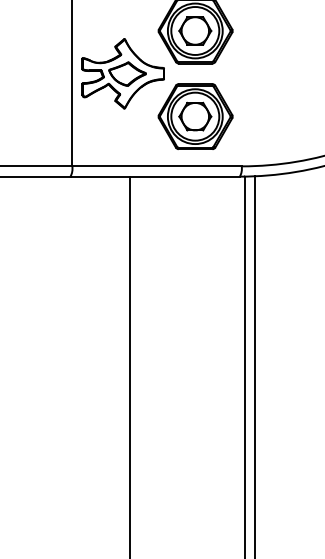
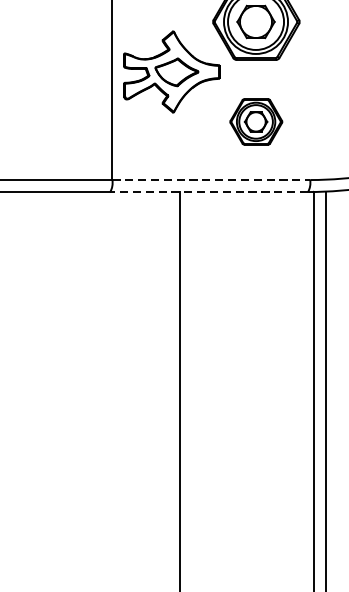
part: (195, 116) -> (256, 121), size x0.6
line: (157, 166) -> (211, 180), solid -> dashed
line: (155, 176) -> (209, 191), solid -> dashed

